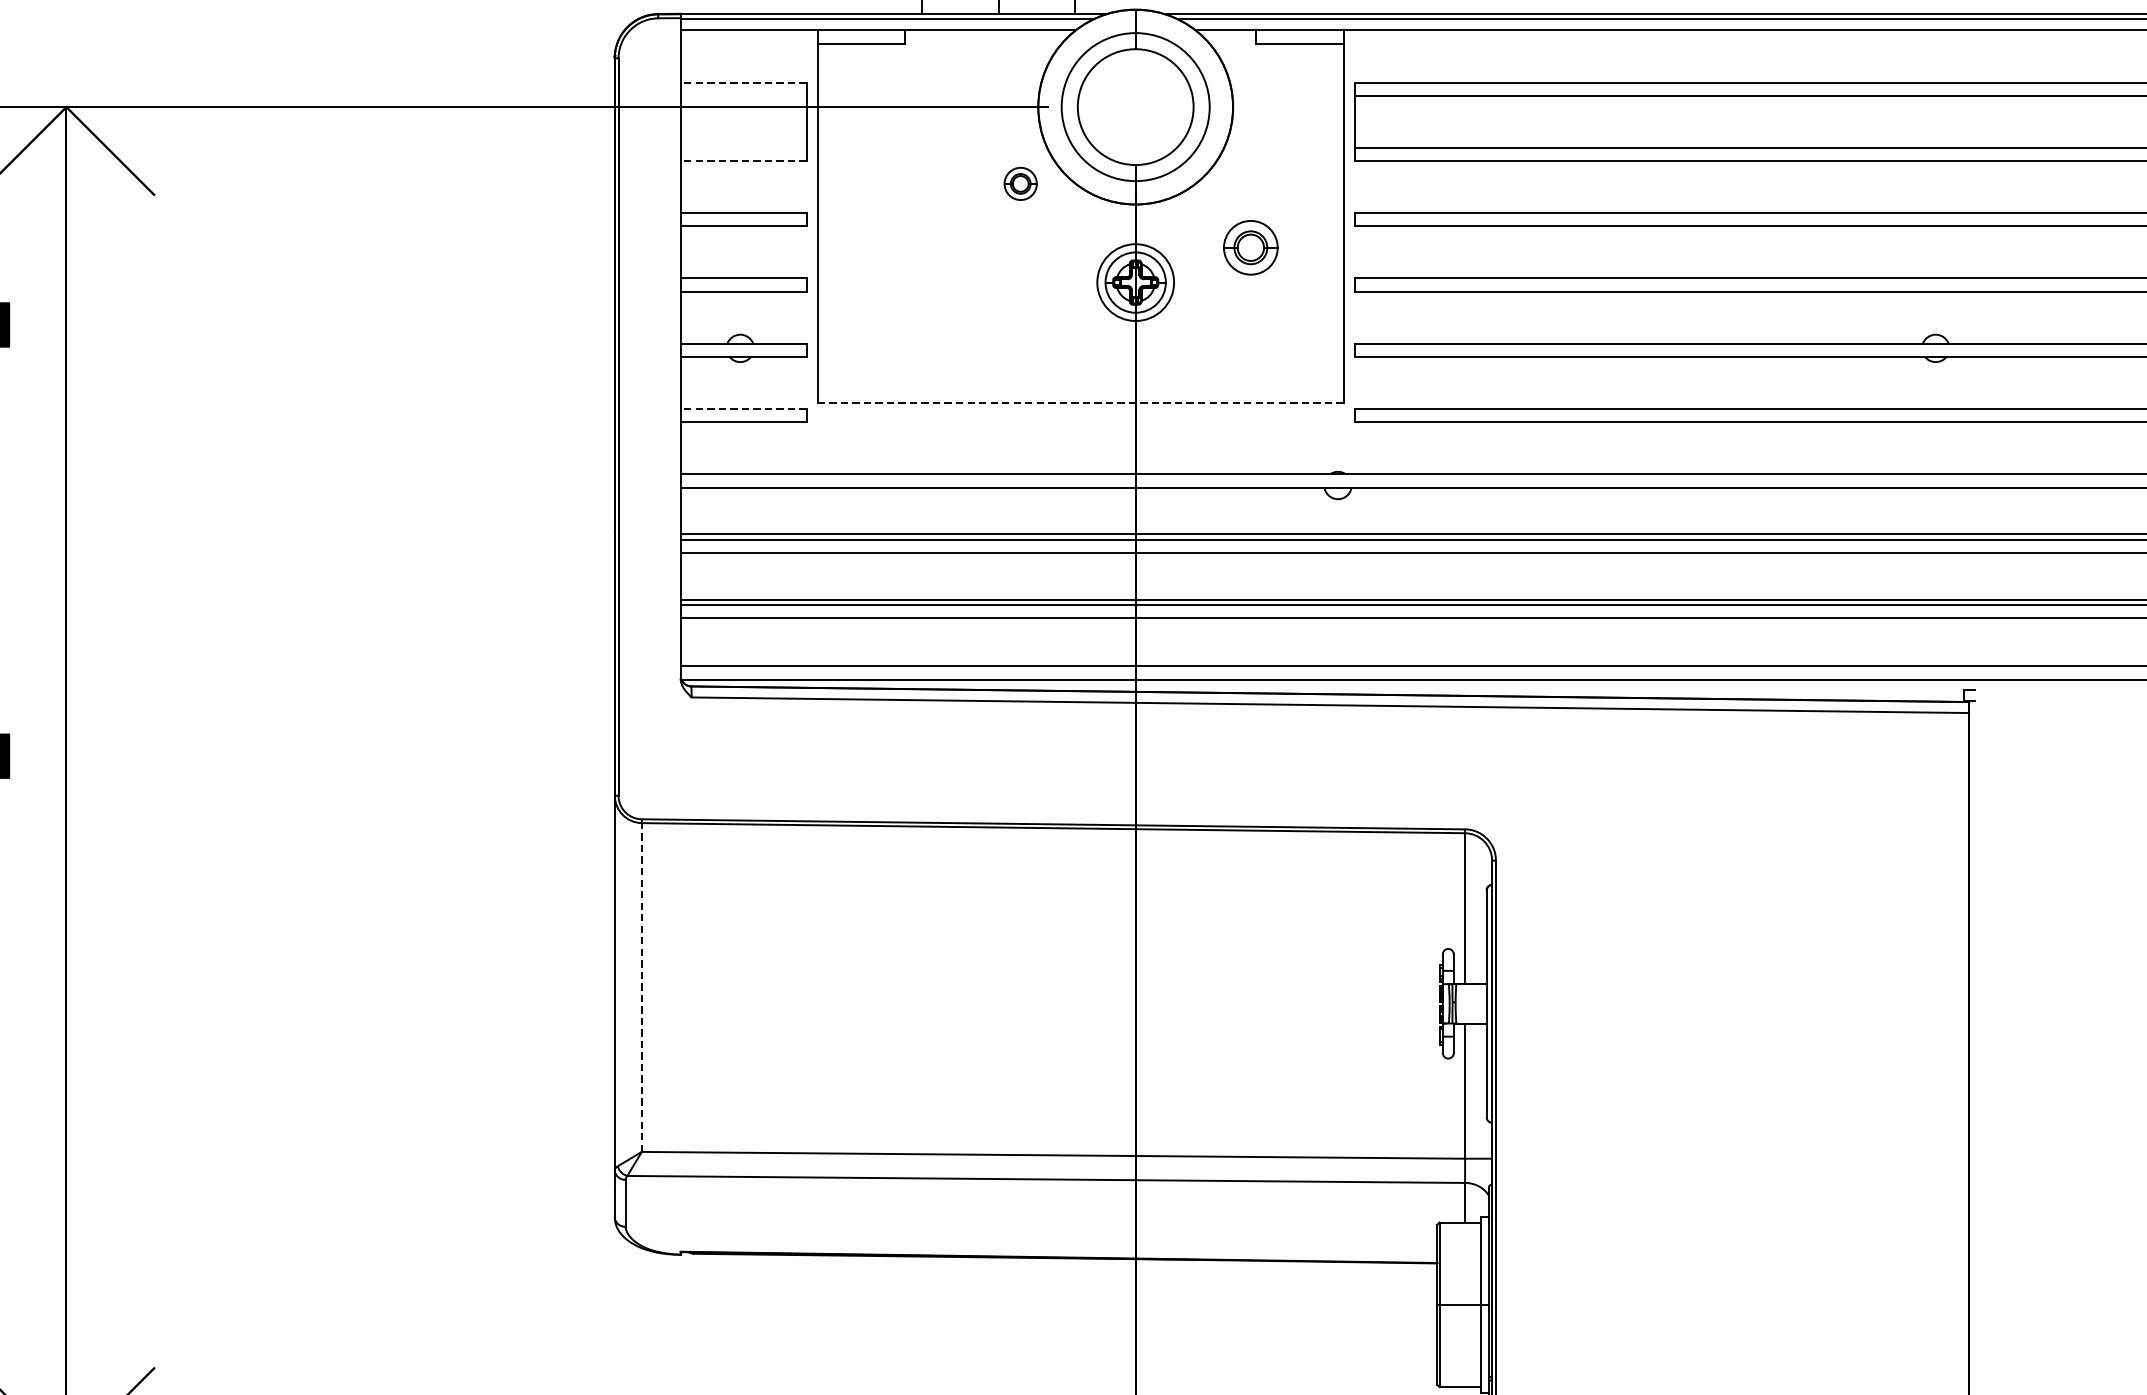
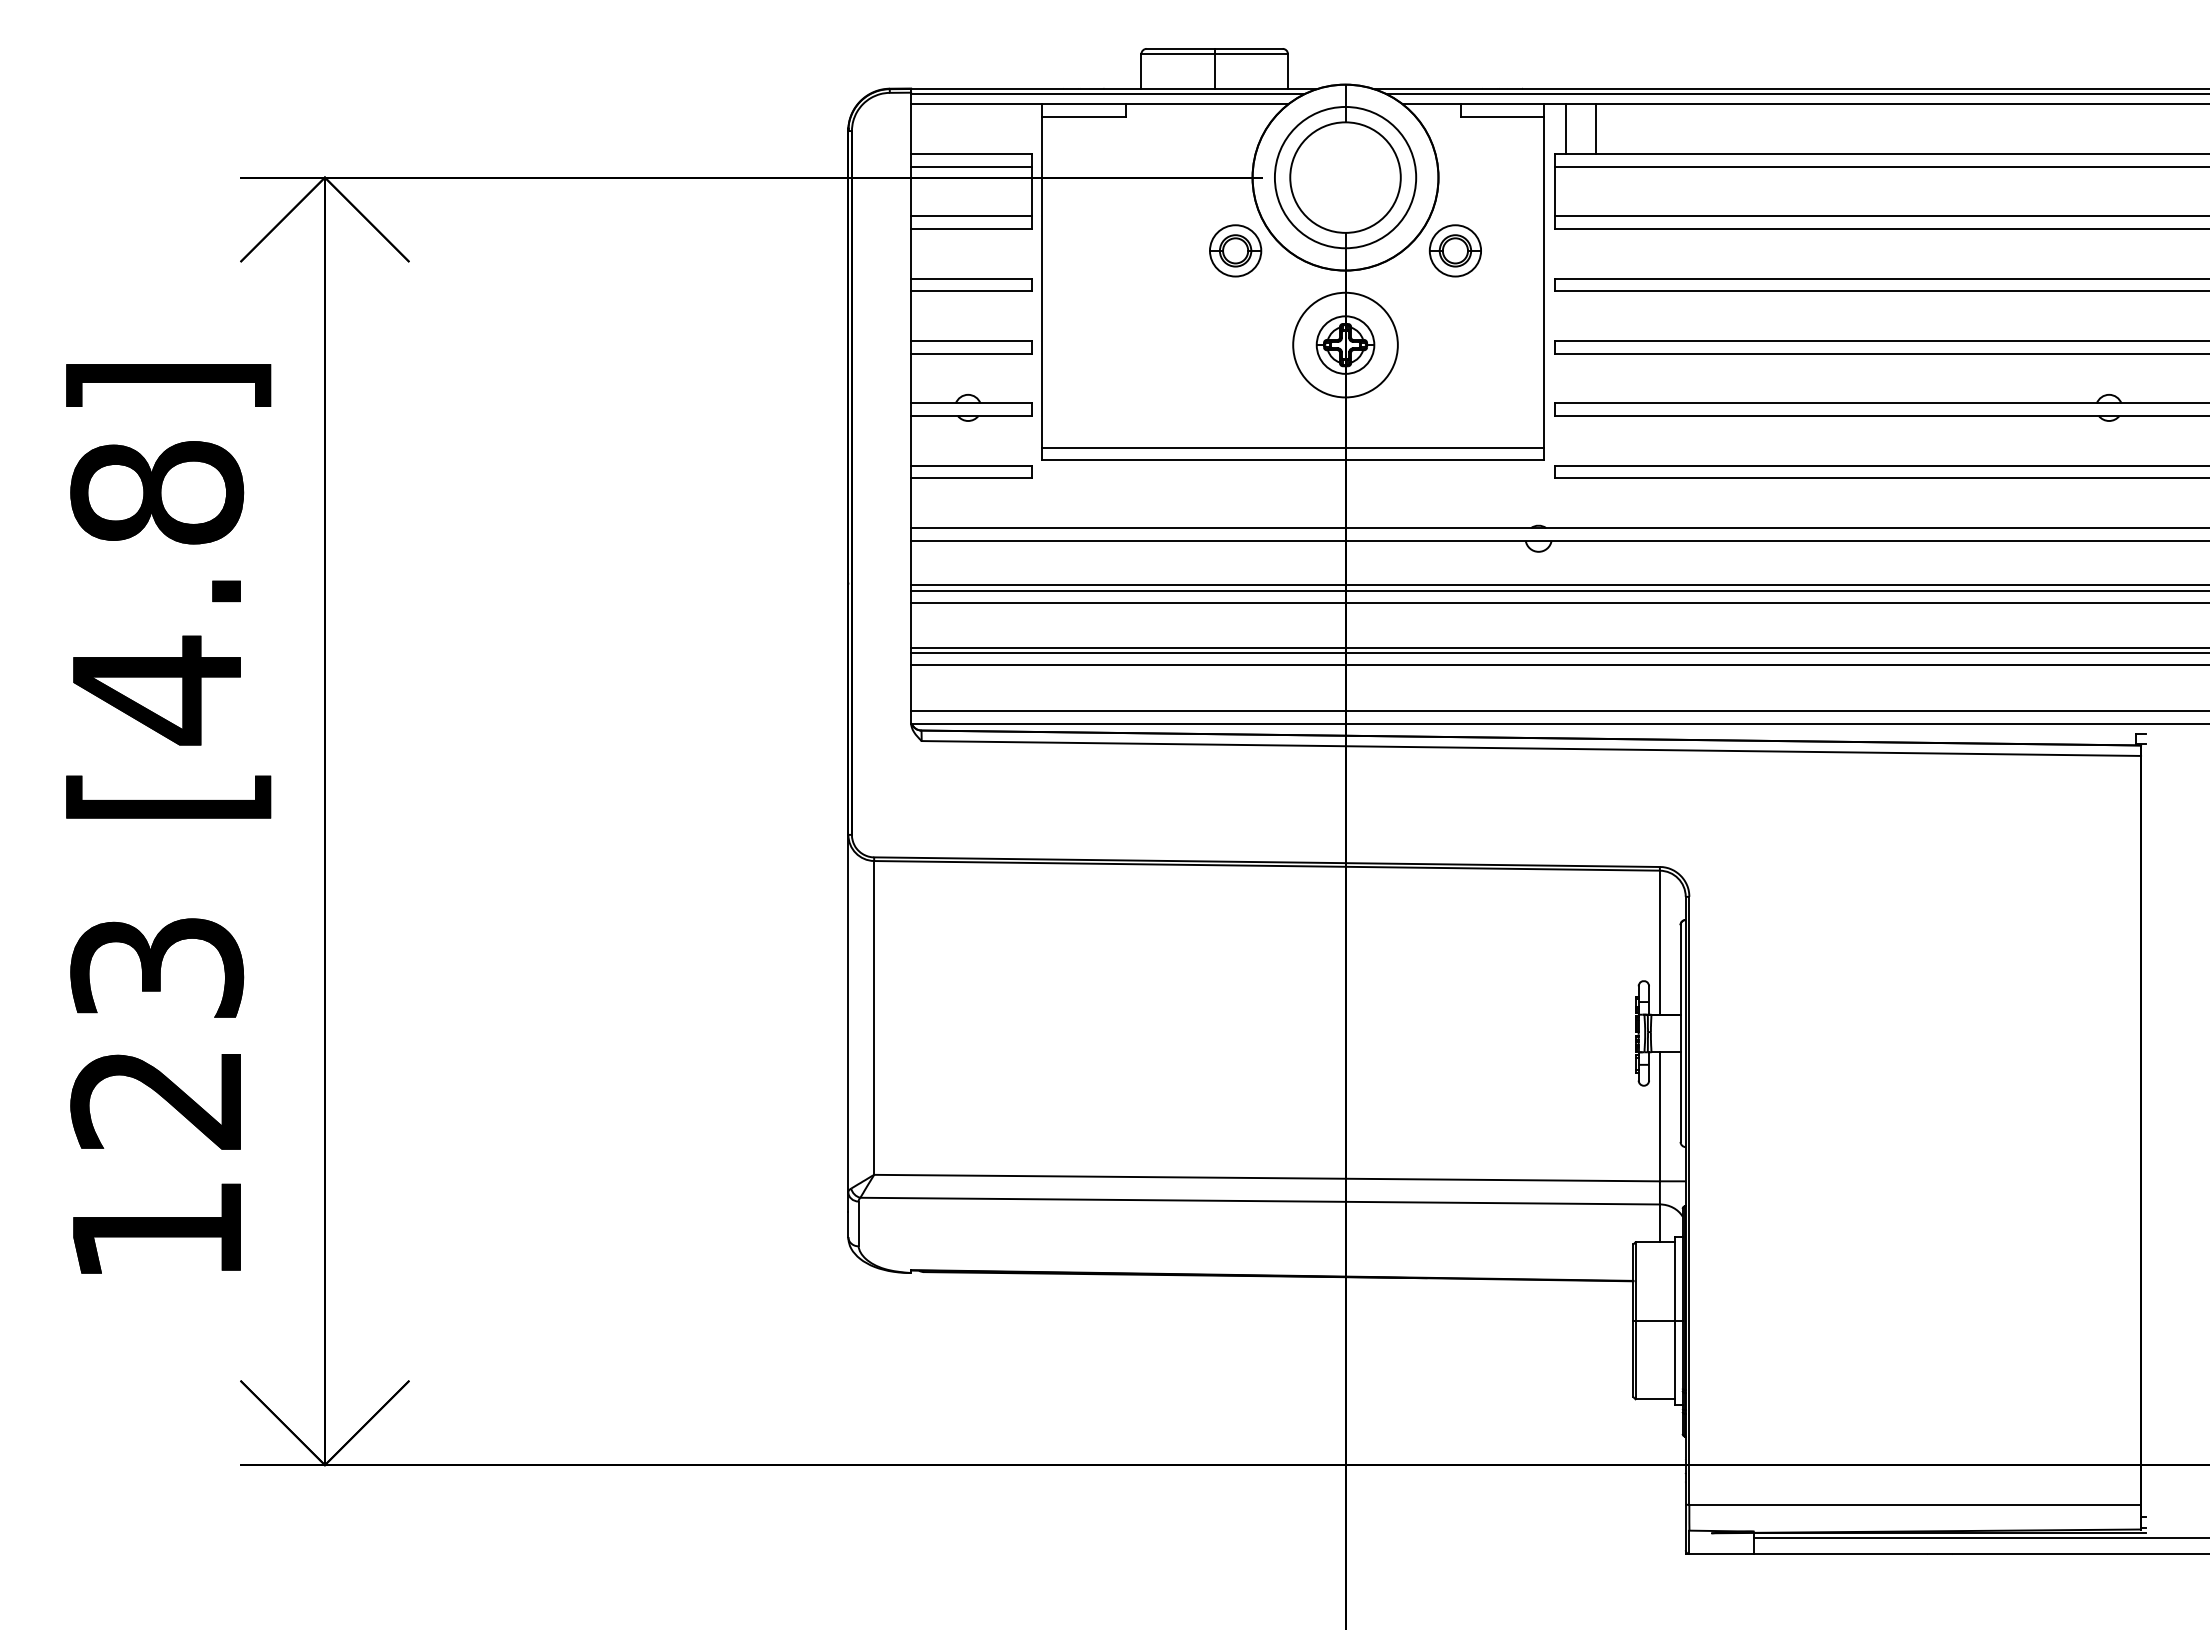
line: (1367, 56) -> (1566, 129), added
line: (1398, 56) -> (1596, 129), added
line: (742, 82) -> (970, 154), dashed -> solid
line: (743, 95) -> (971, 166), added
line: (743, 147) -> (971, 216), added
line: (742, 161) -> (970, 229), dashed -> solid
part: (1020, 183) -> (1235, 250), size x1.67
part: (1249, 247) -> (1454, 250), moved
circle: (1135, 281) -> (1345, 344), size x1.43
line: (1080, 389) -> (1292, 447), added
line: (1081, 403) -> (1293, 460), dashed -> solid
line: (742, 408) -> (970, 465), dashed -> solid
line: (642, 987) -> (874, 1017), dashed -> solid

